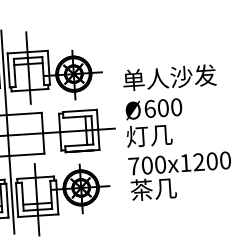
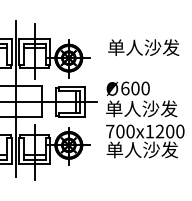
text: (169, 77) -> (143, 47), moved
text: (172, 133) -> (141, 108), 灯几 -> 单人沙发
text: (176, 187) -> (141, 149), 茶几 -> 单人沙发

